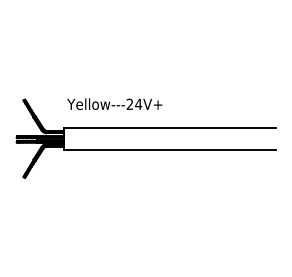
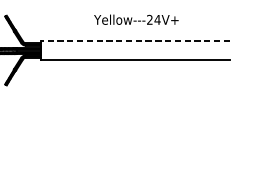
text: (114, 103) -> (136, 19), moved
line: (169, 127) -> (135, 40), solid -> dashed

